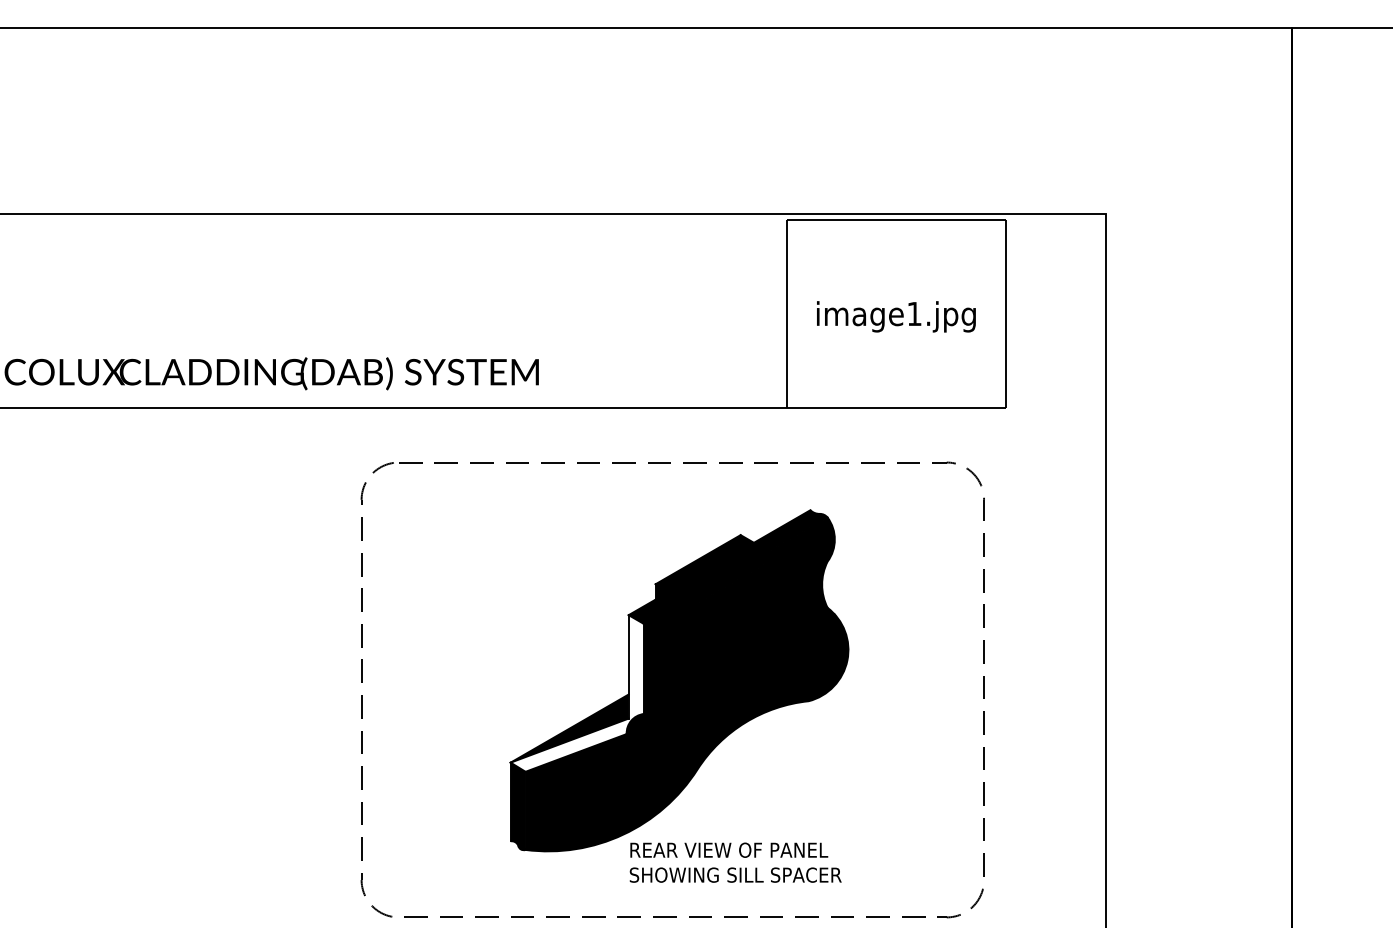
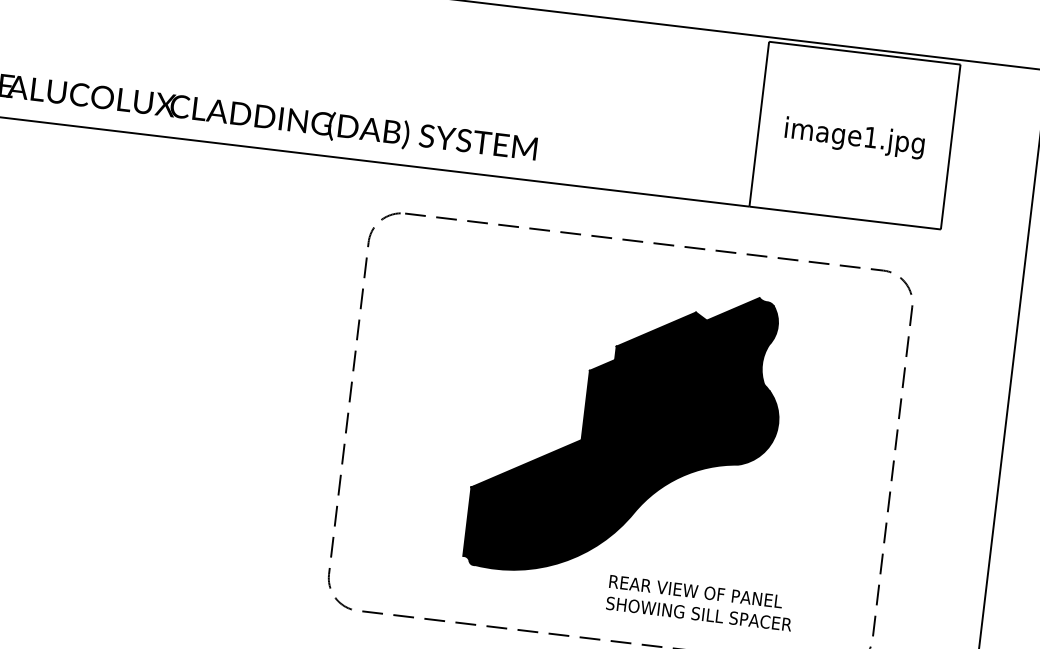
fill: (576, 693) -> (536, 433), added
text: (735, 862) -> (700, 602), moved

